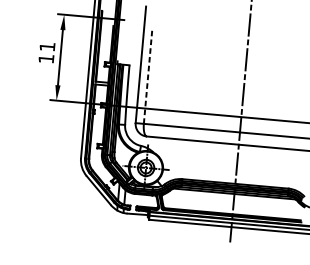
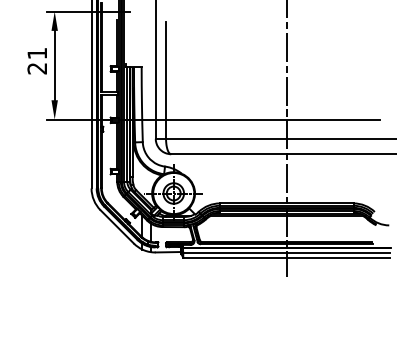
text: (45, 58) -> (36, 68), 11 -> 21
line: (148, 76) -> (166, 79), dashed -> solid

